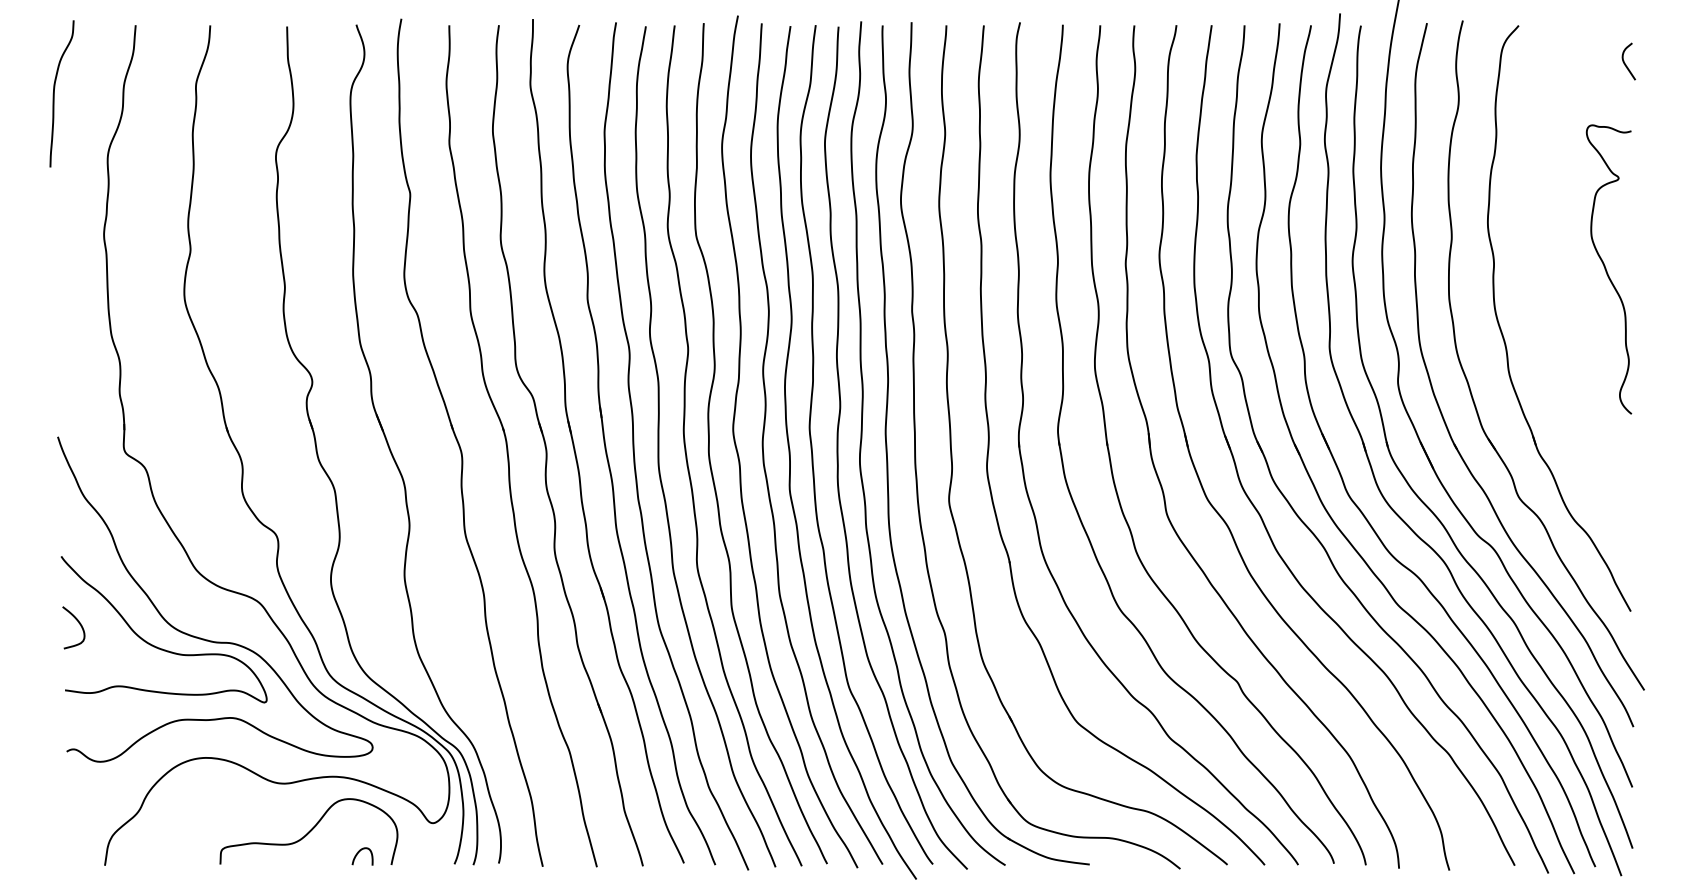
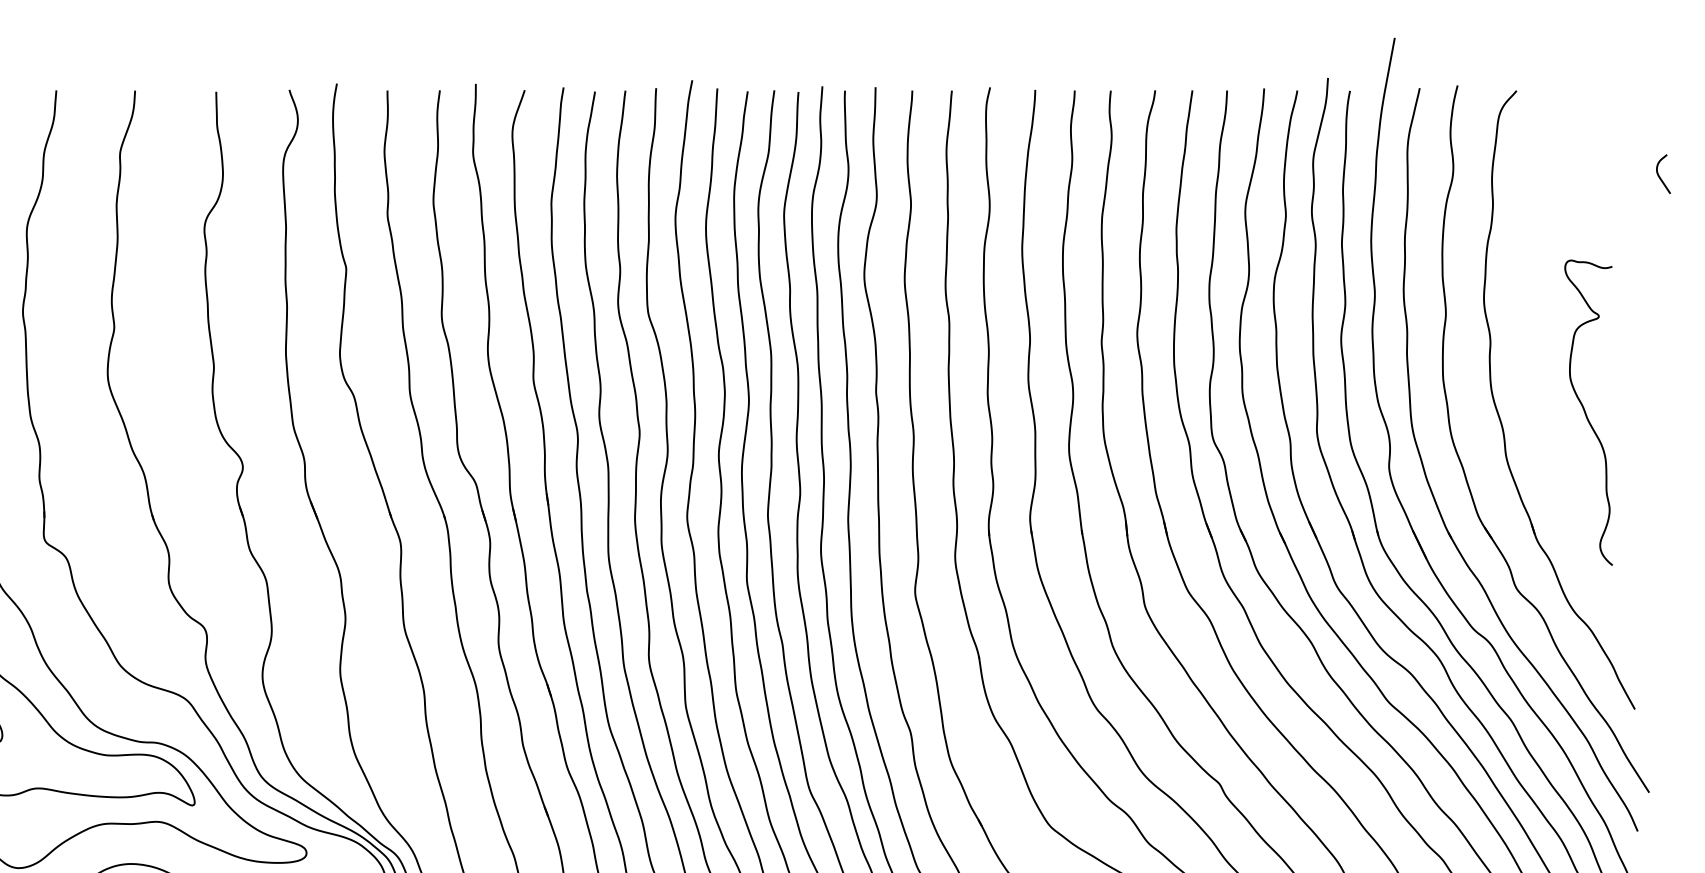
curve: (1625, 63) -> (1659, 176), moved
curve: (1607, 270) -> (1587, 413), moved

